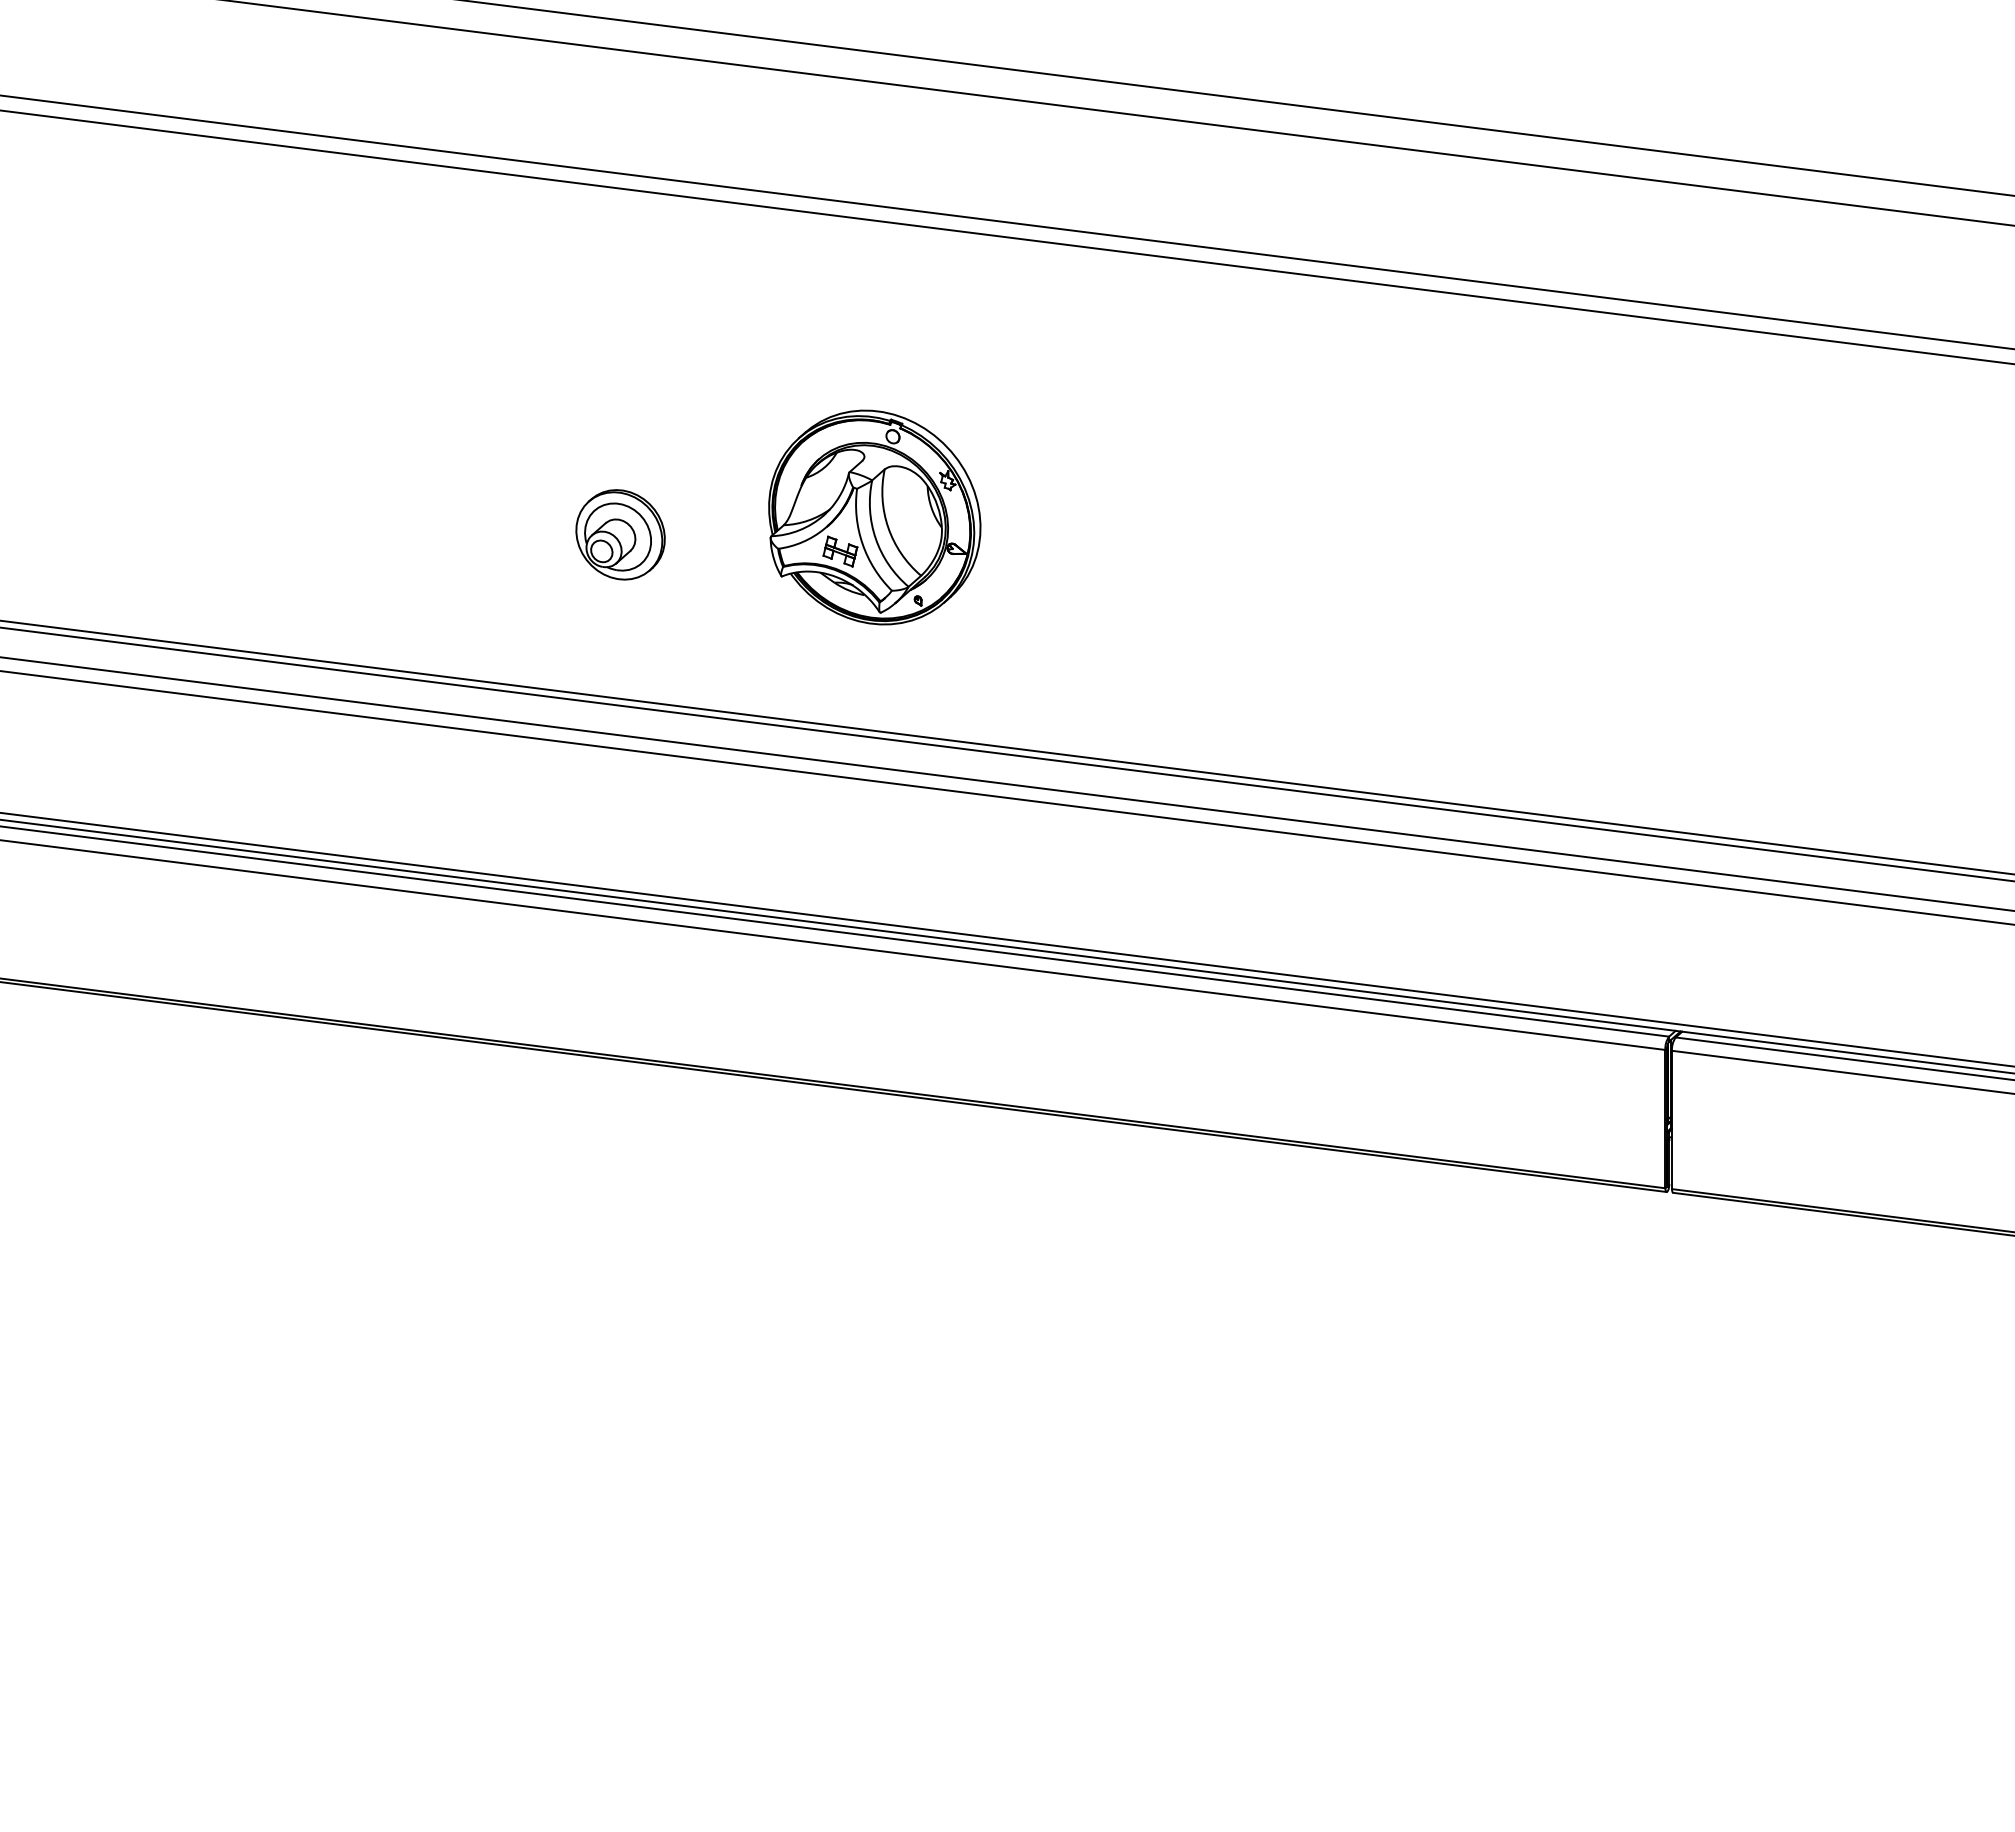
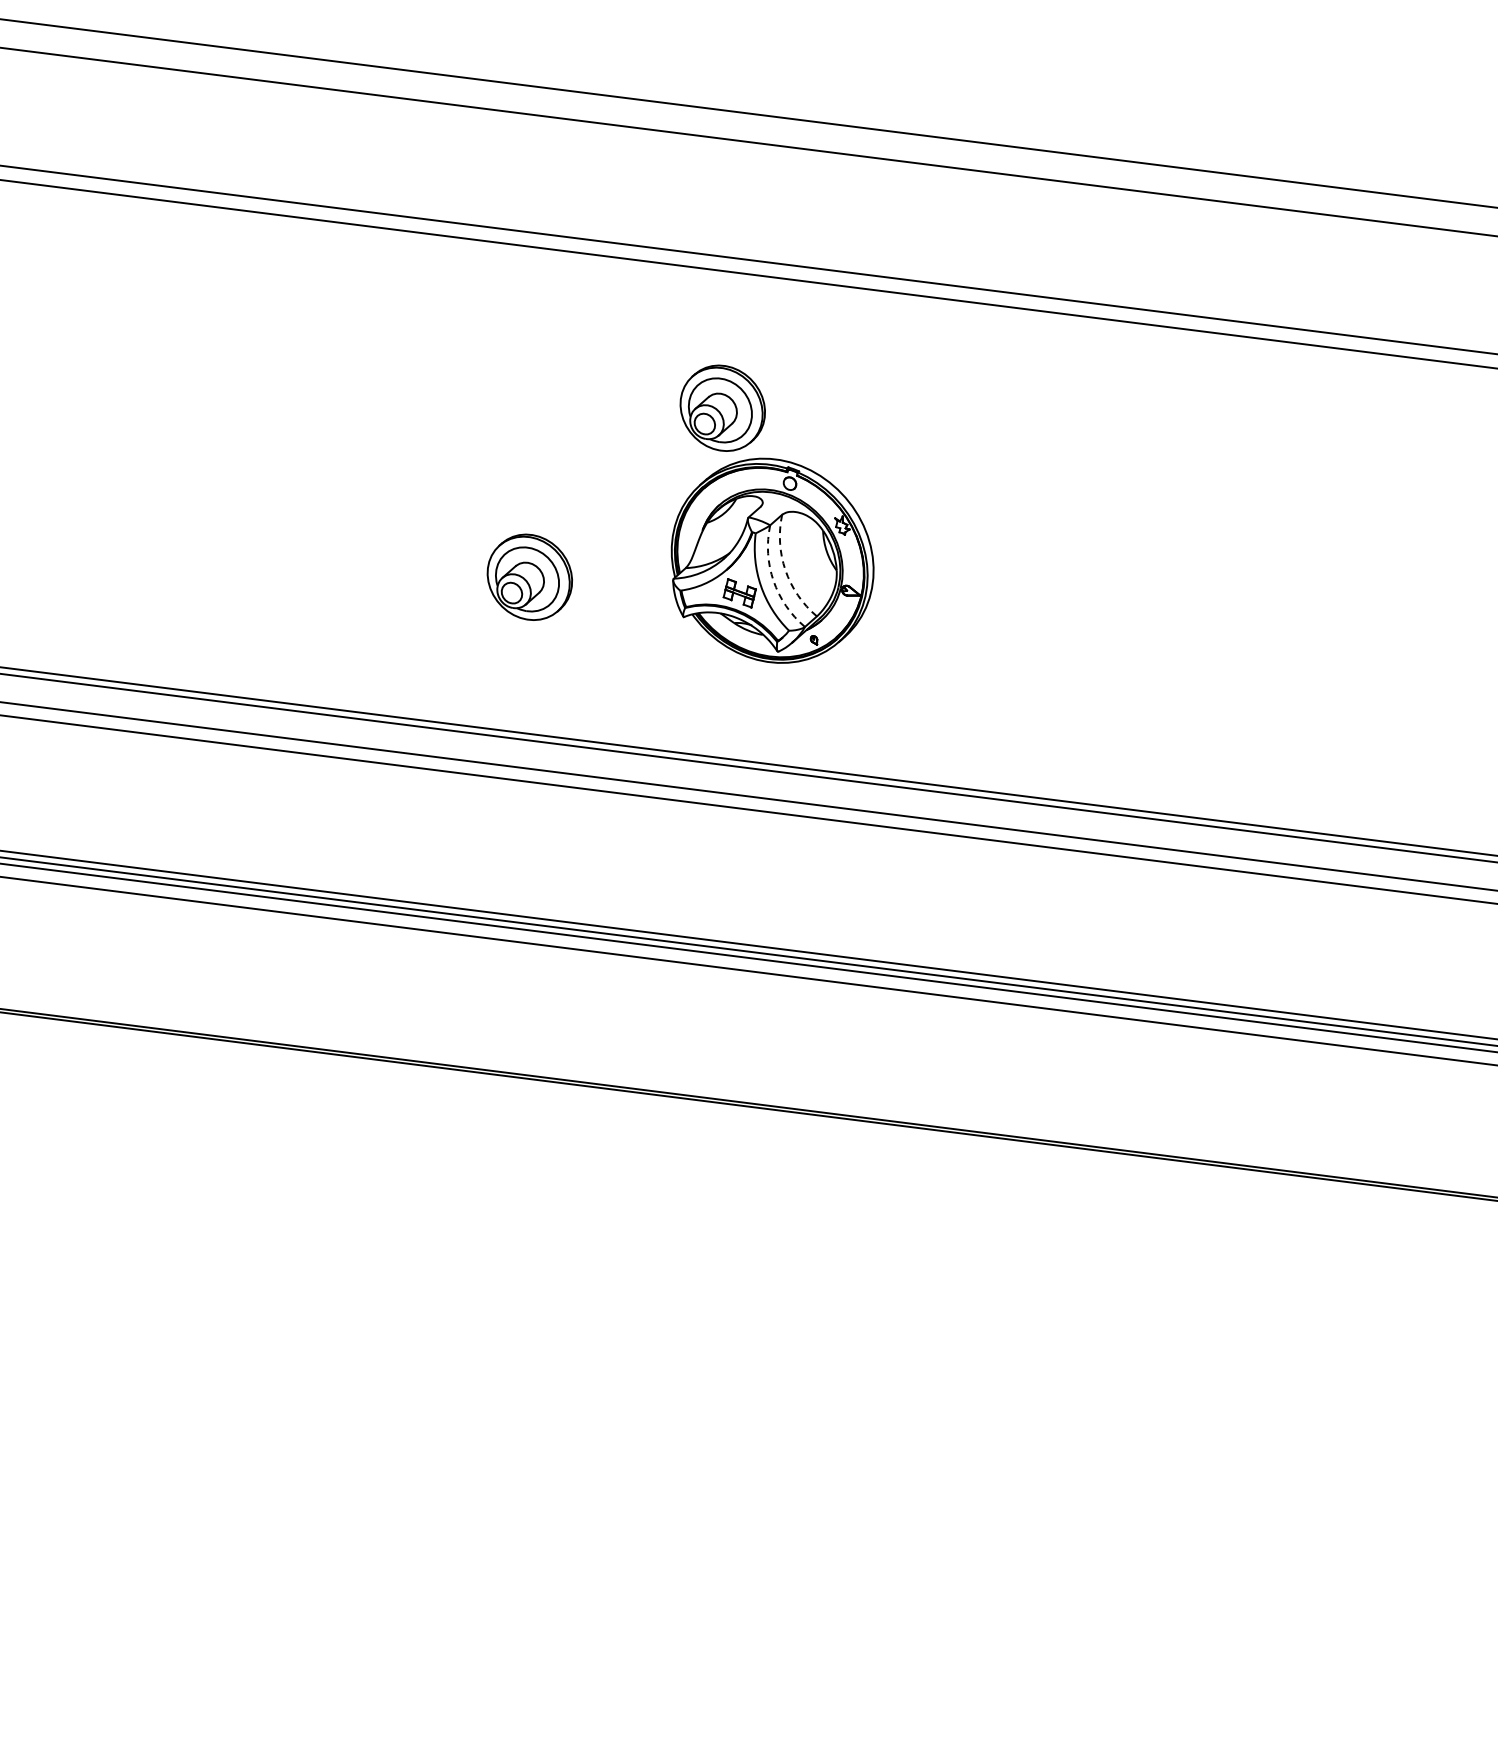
part: (822, 357) -> (722, 407), added
arc: (888, 527) -> (785, 570), solid -> dashed
arc: (875, 538) -> (773, 580), solid -> dashed

